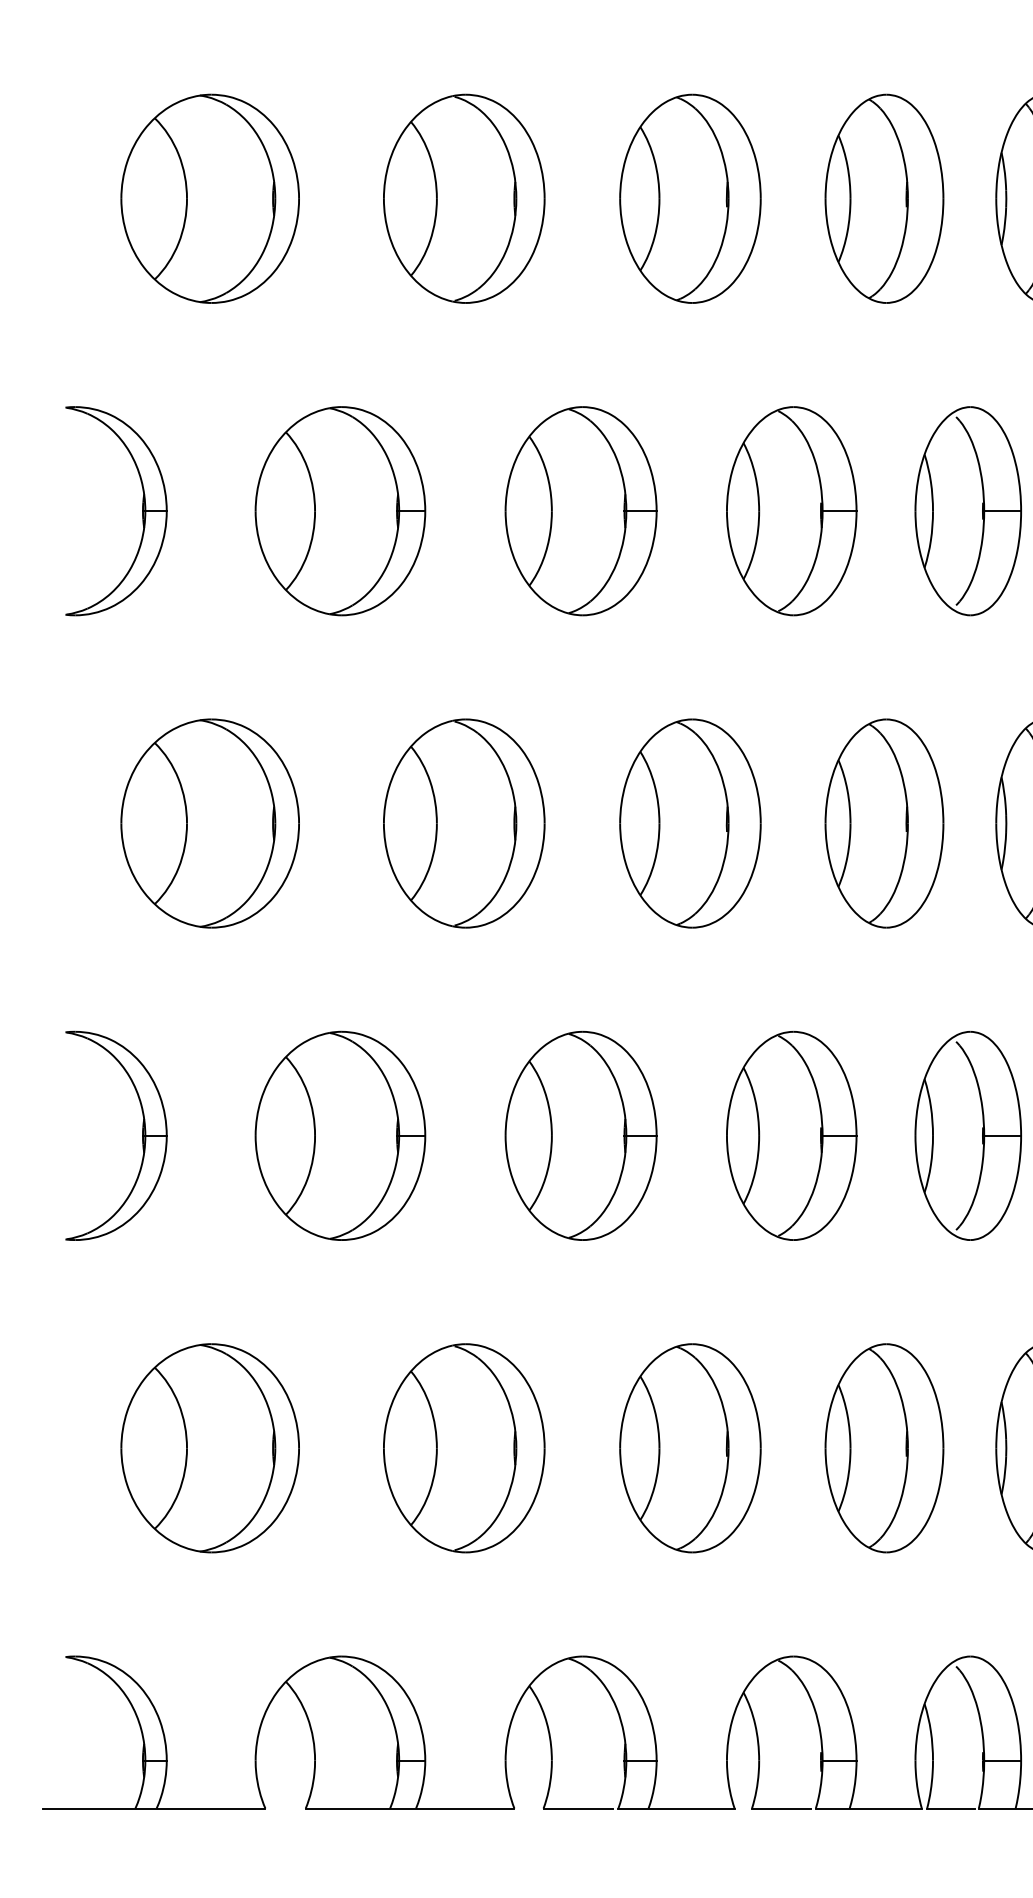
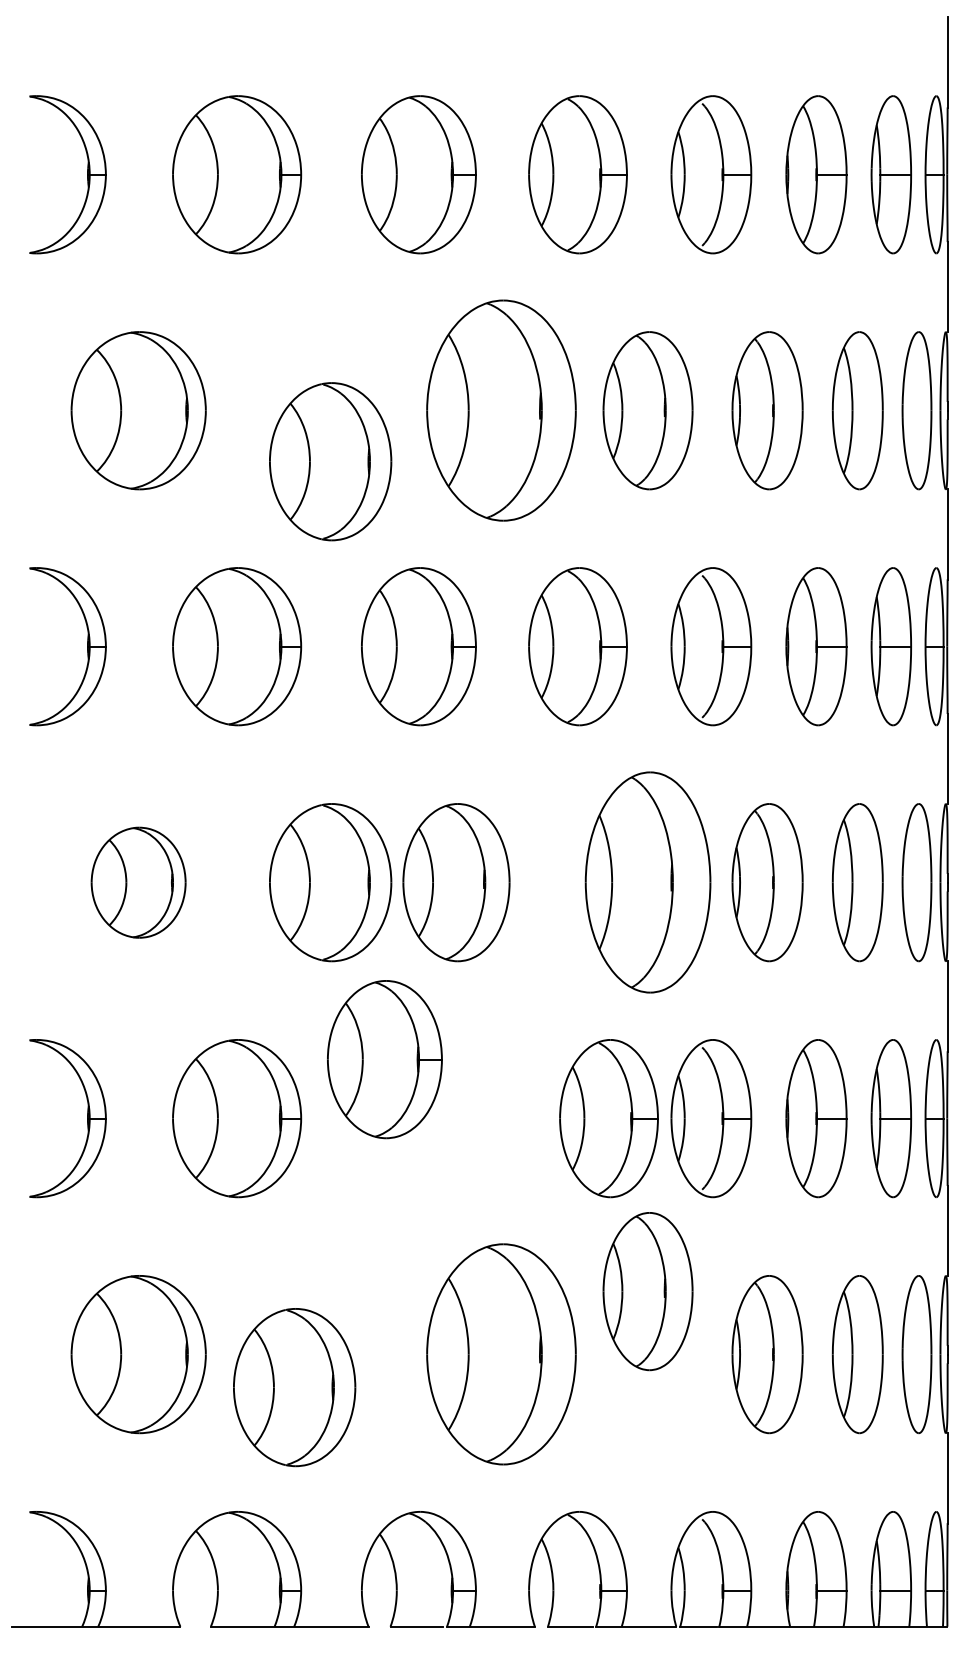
part: (464, 198) -> (330, 461), moved
part: (690, 198) -> (501, 410), size x1.4
part: (209, 823) -> (138, 882), size x0.7
part: (690, 823) -> (456, 882), moved
part: (883, 823) -> (647, 882), size x1.4
part: (580, 1135) -> (384, 1059), moved
part: (791, 1135) -> (608, 1118), moved
part: (464, 1448) -> (294, 1387), moved
part: (690, 1448) -> (501, 1354), size x1.4
part: (883, 1448) -> (647, 1291), moved

